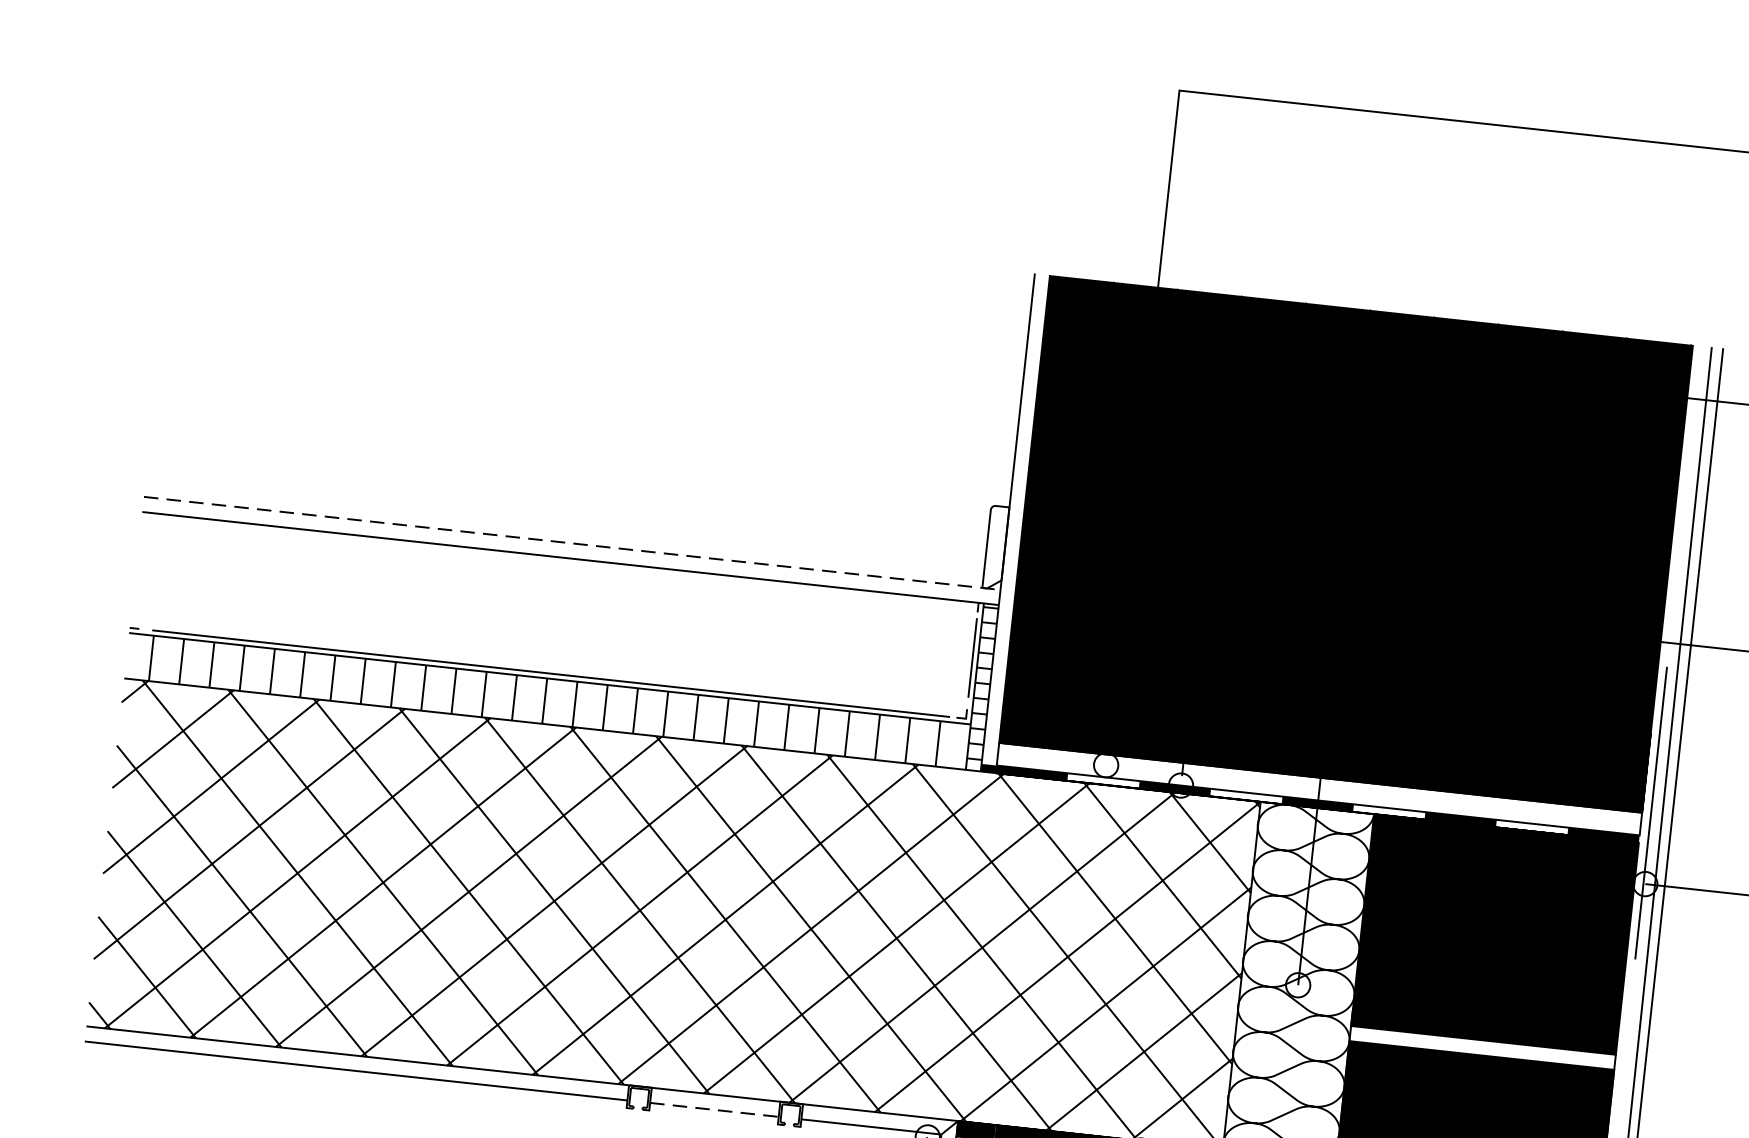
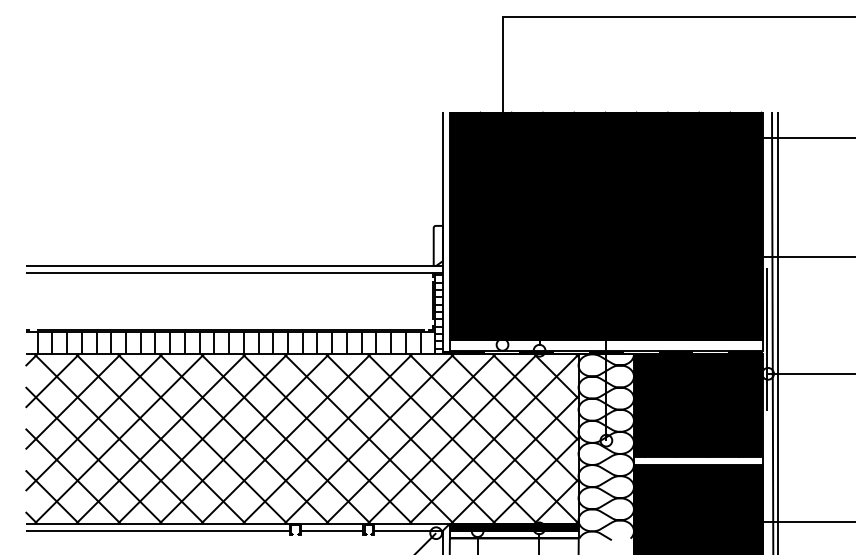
line: (572, 544) -> (234, 266), dashed -> solid
line: (715, 1110) -> (332, 531), dashed -> solid

